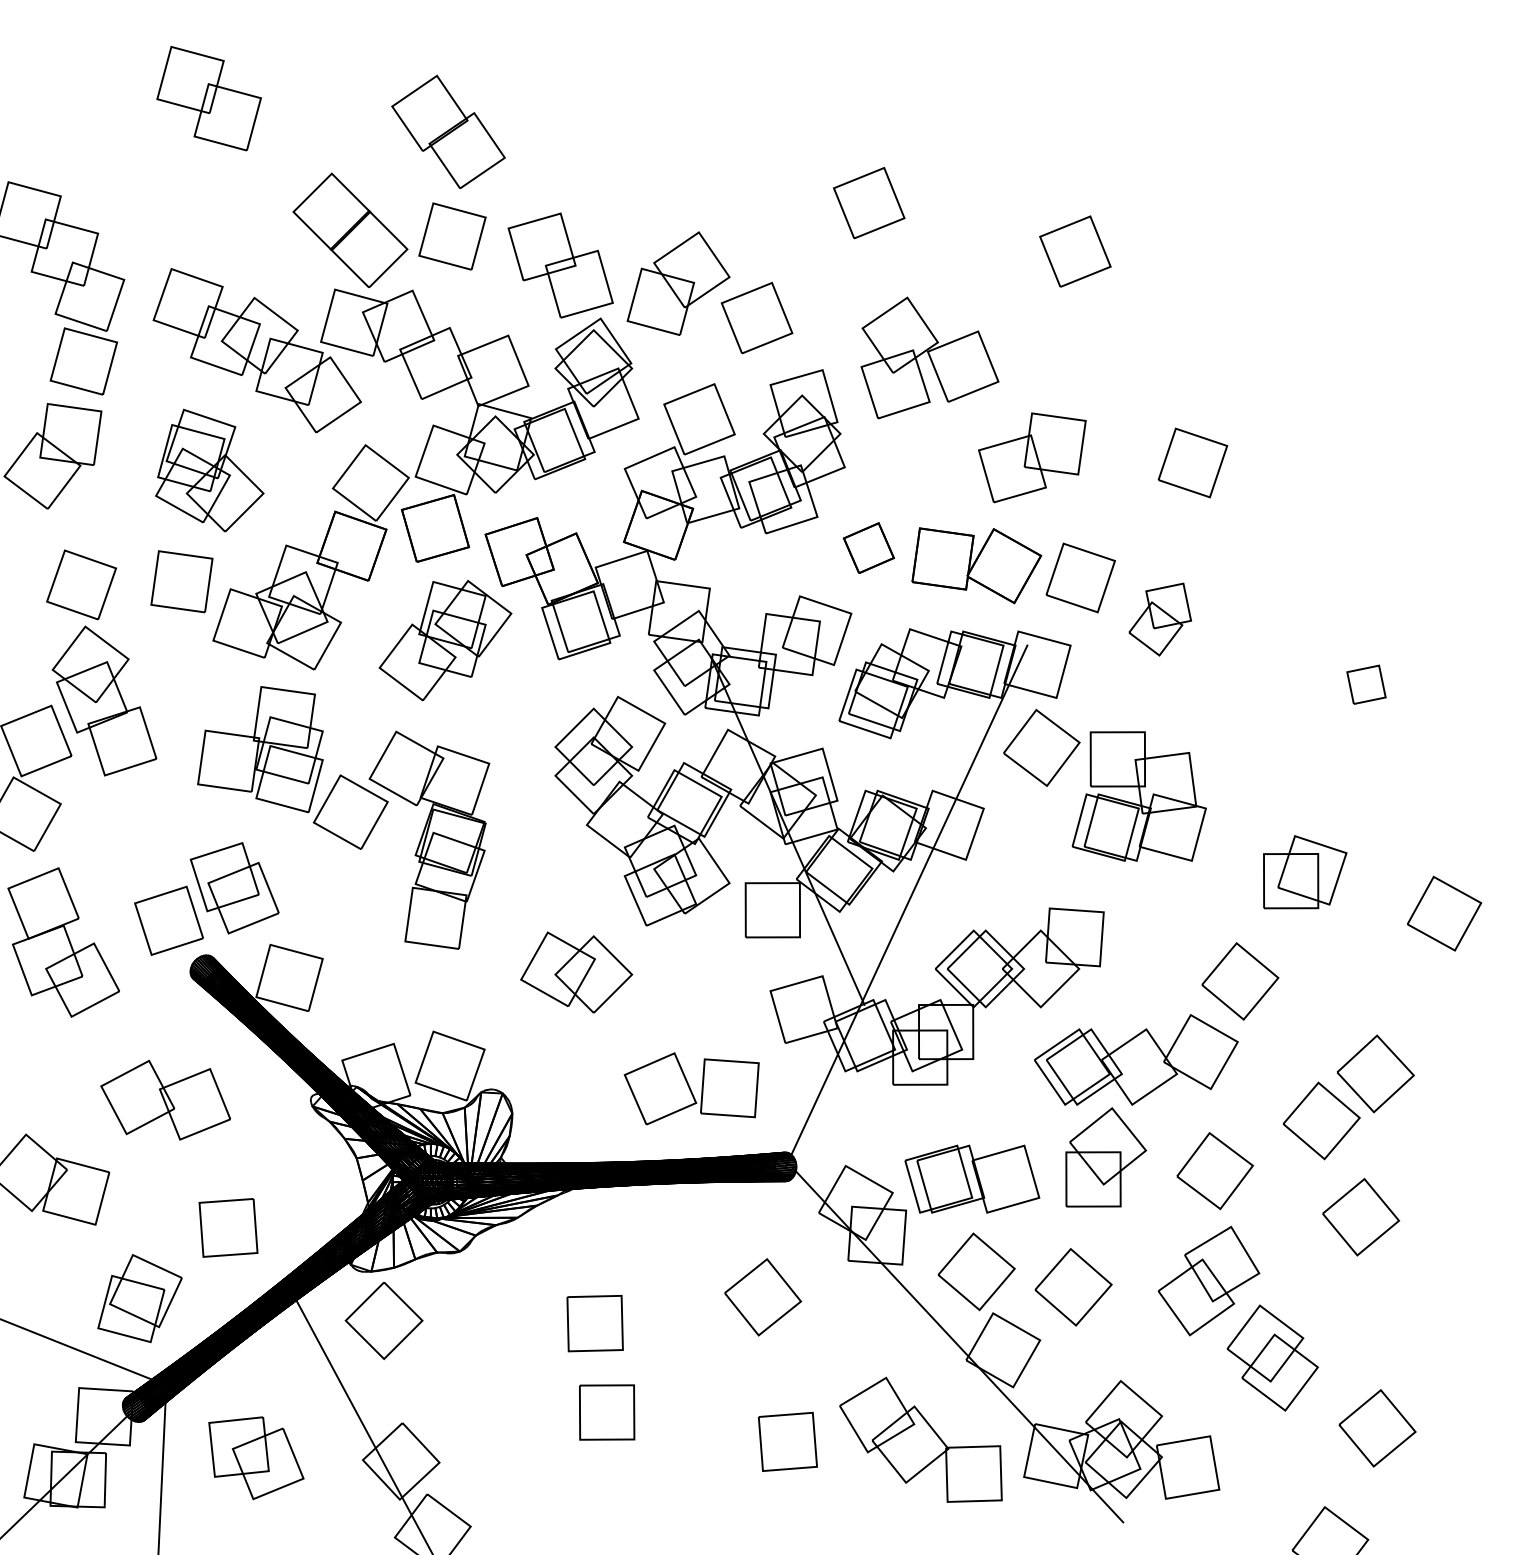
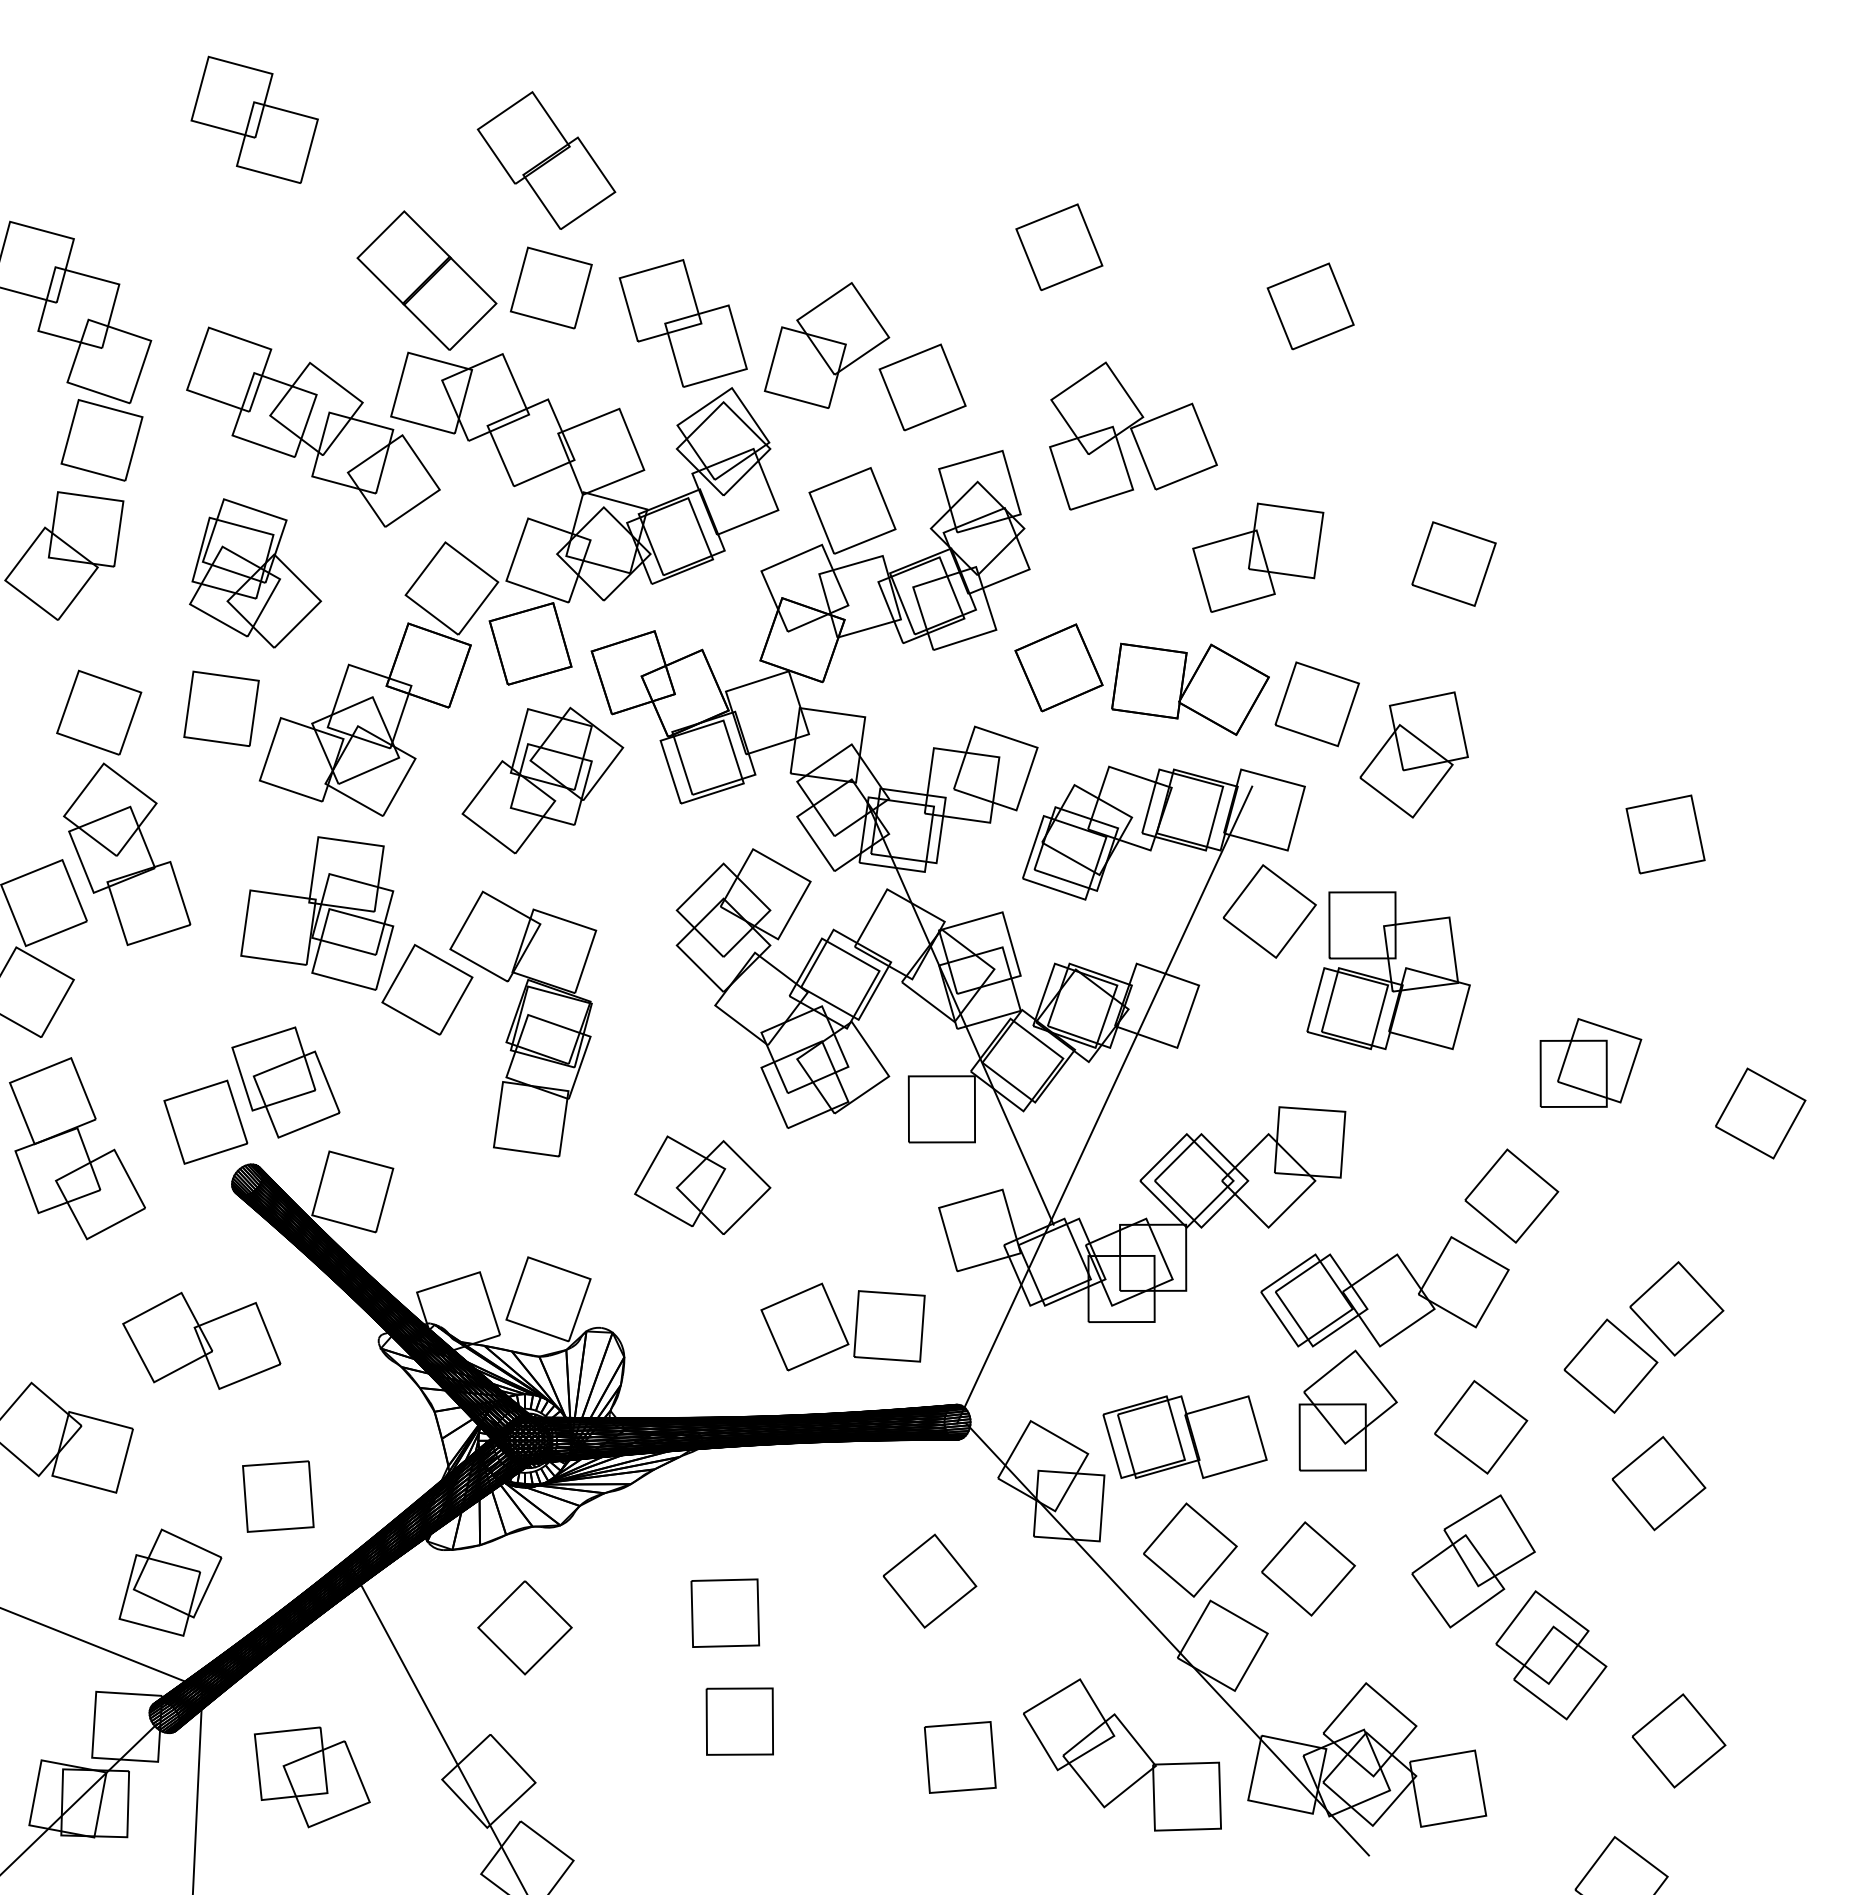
part: (868, 547) -> (1058, 667), size x1.43
part: (1159, 619) -> (1413, 754), size x1.43
part: (1366, 684) -> (1665, 834), size x1.67
part: (383, 1320) -> (524, 1627), moved

